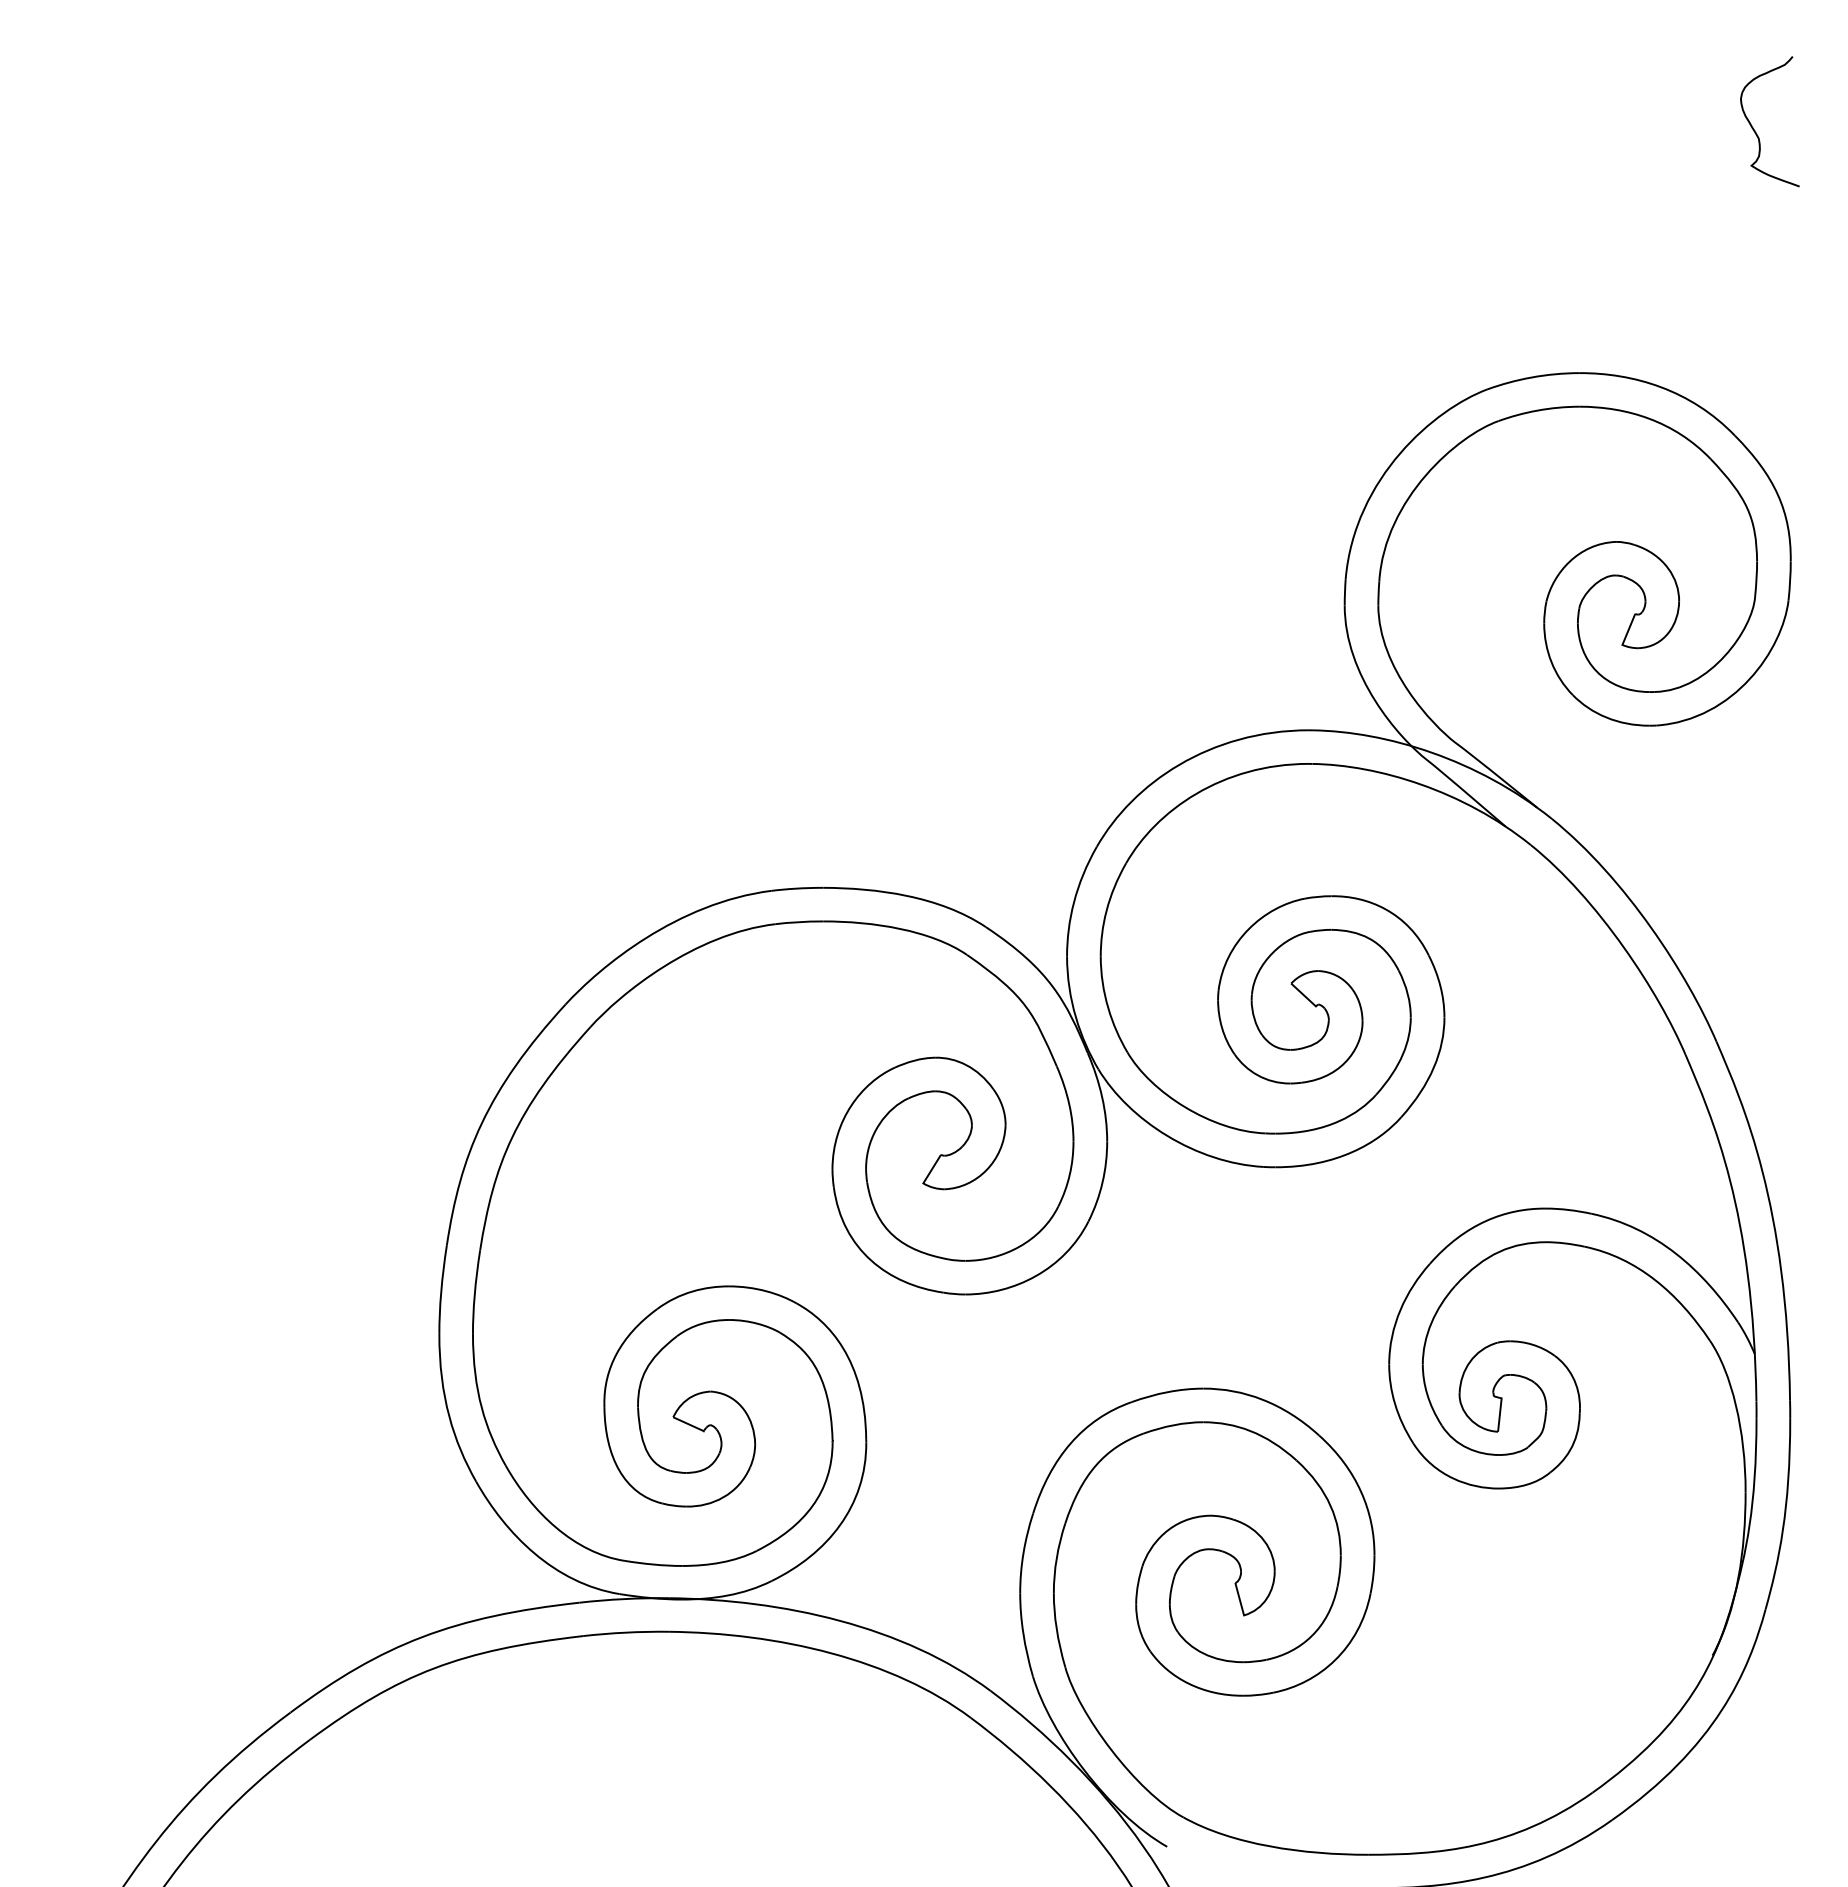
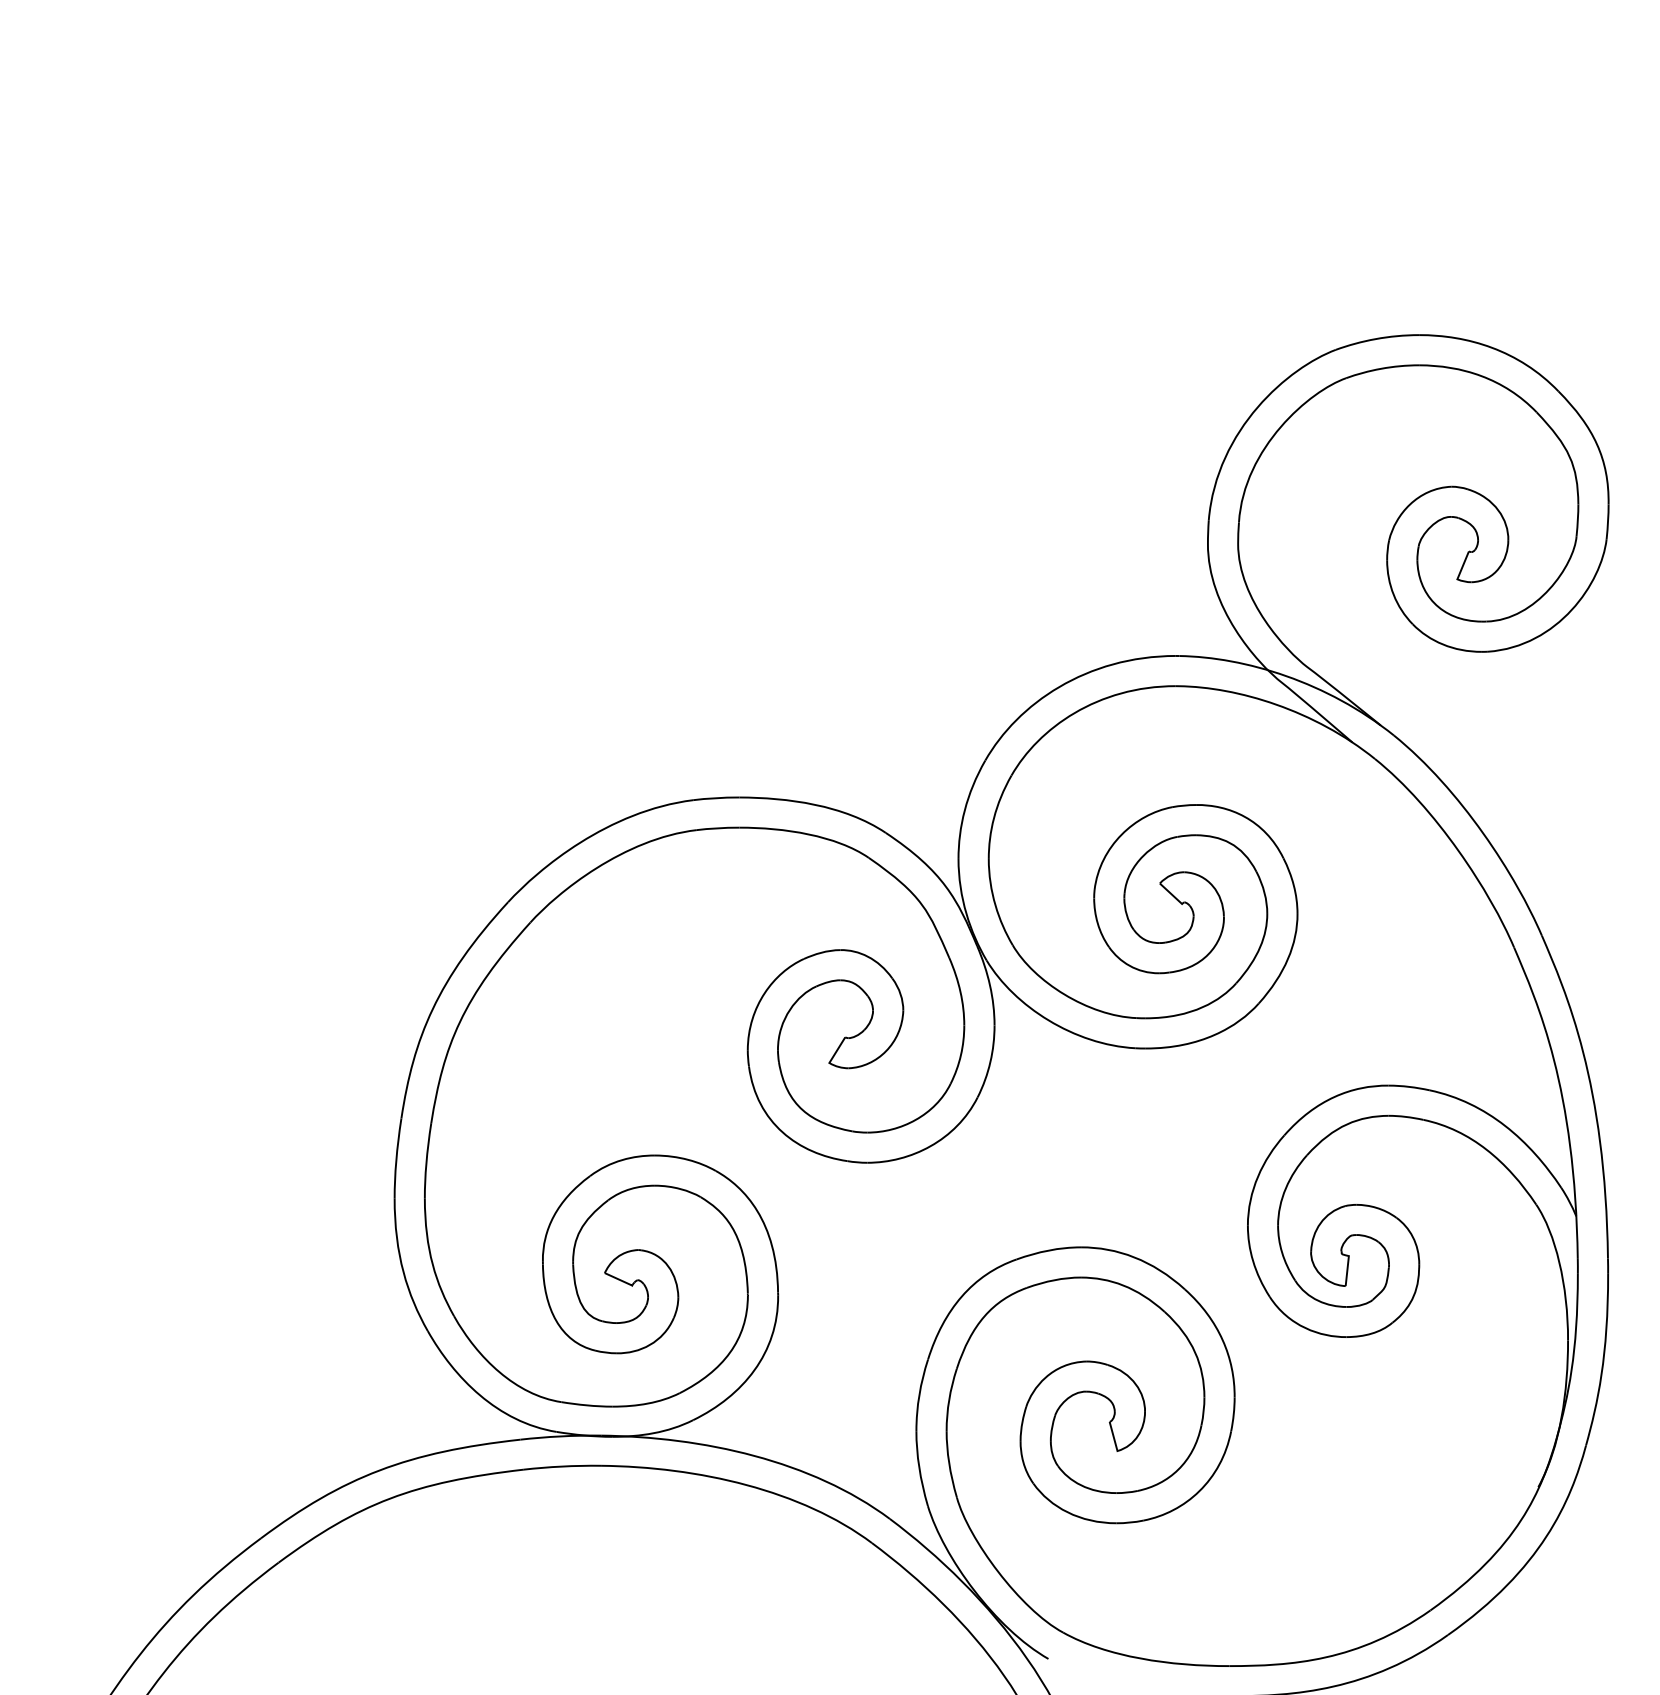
part: (1755, 130) -> (1576, 117), removed

